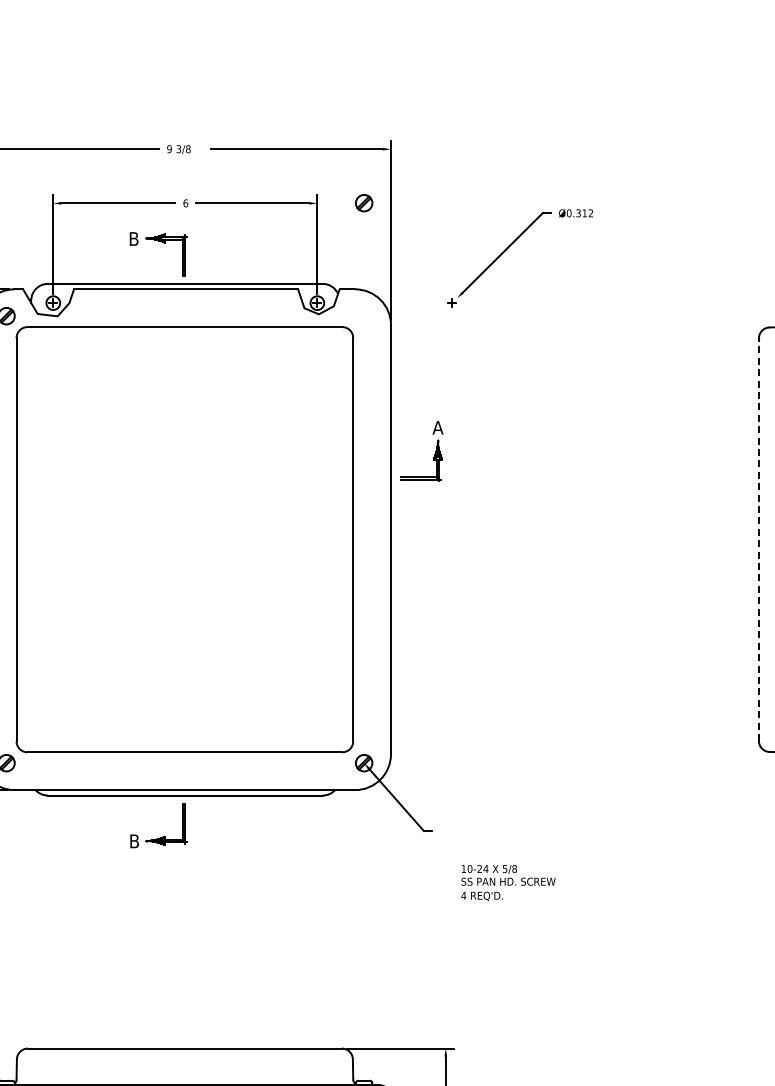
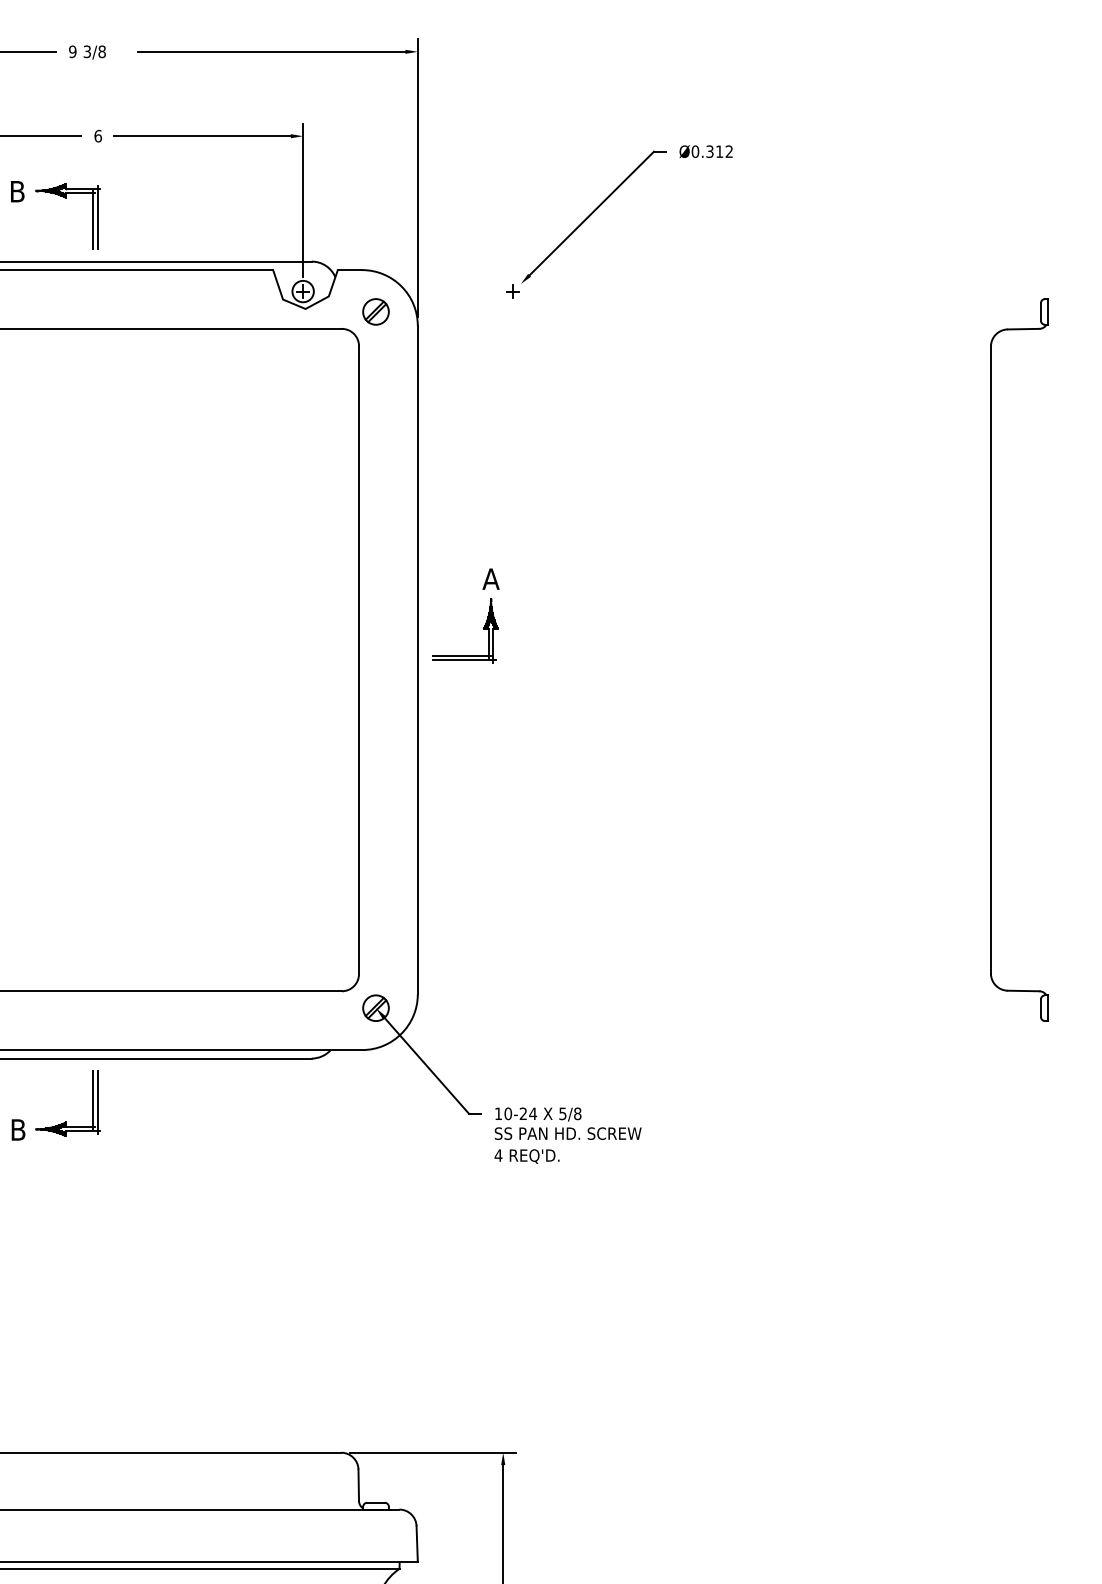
part: (364, 203) -> (376, 312), moved
part: (433, 456) -> (484, 623), moved
line: (758, 539) -> (990, 659), dashed -> solid
text: (508, 883) -> (568, 1136), moved

